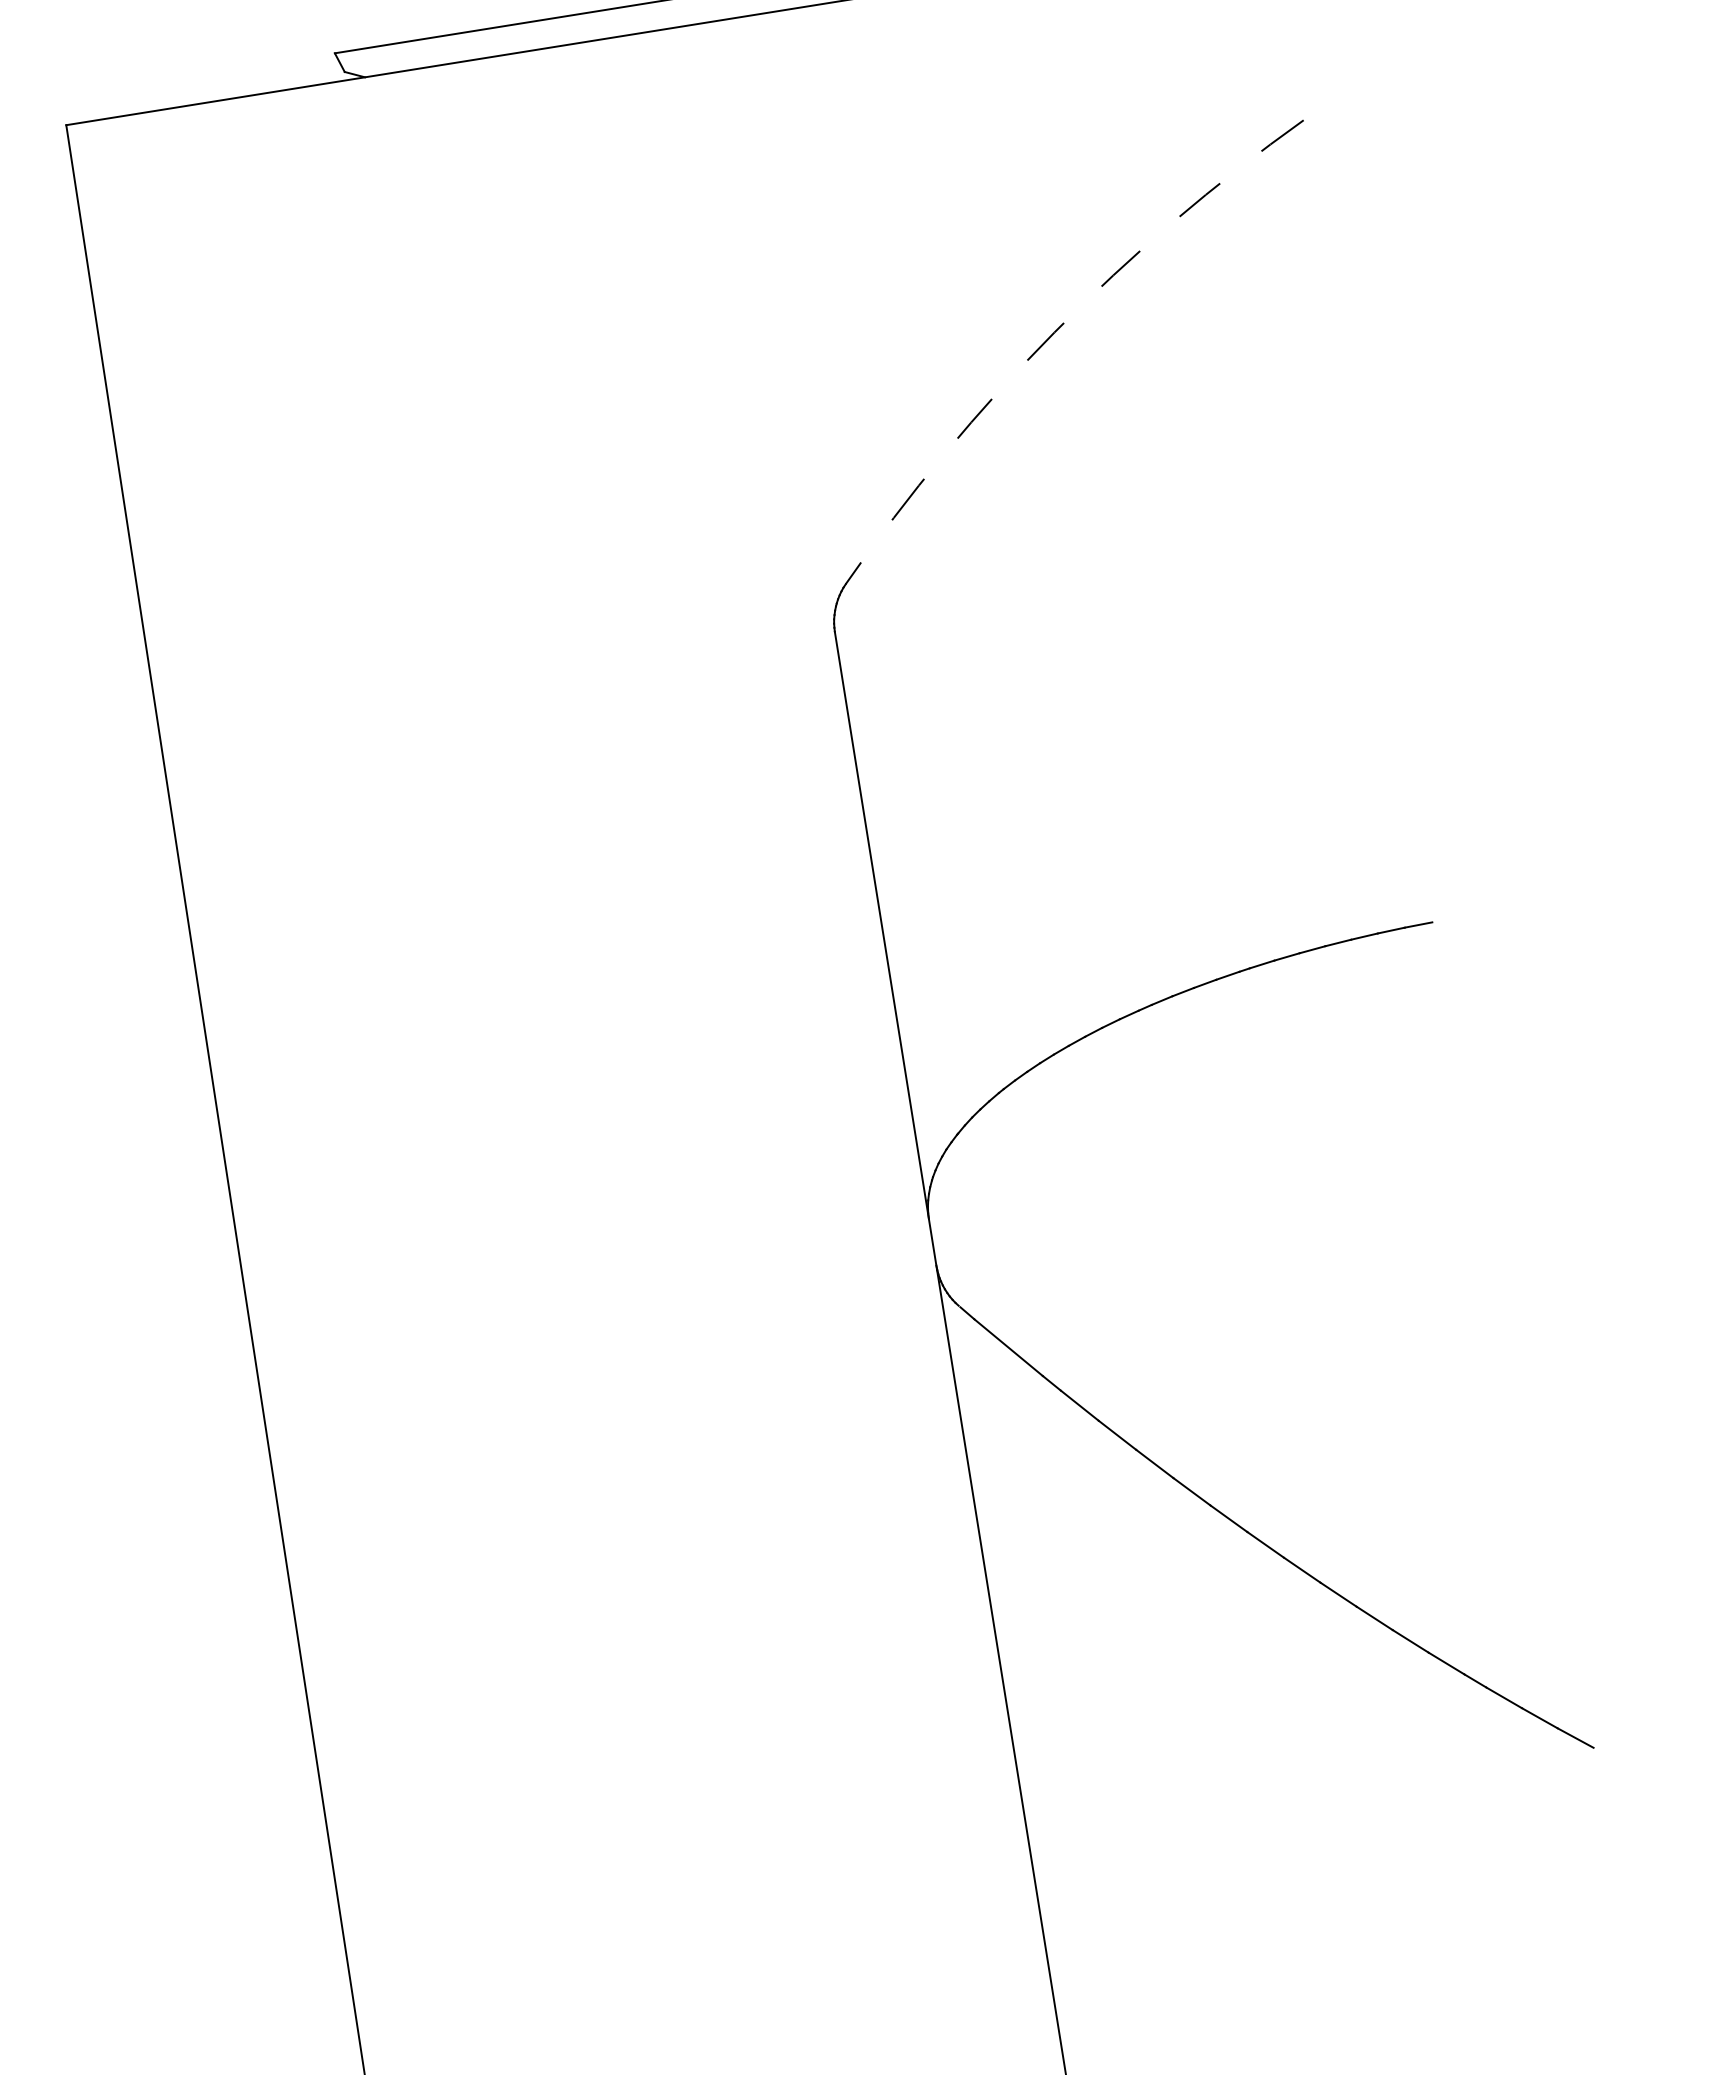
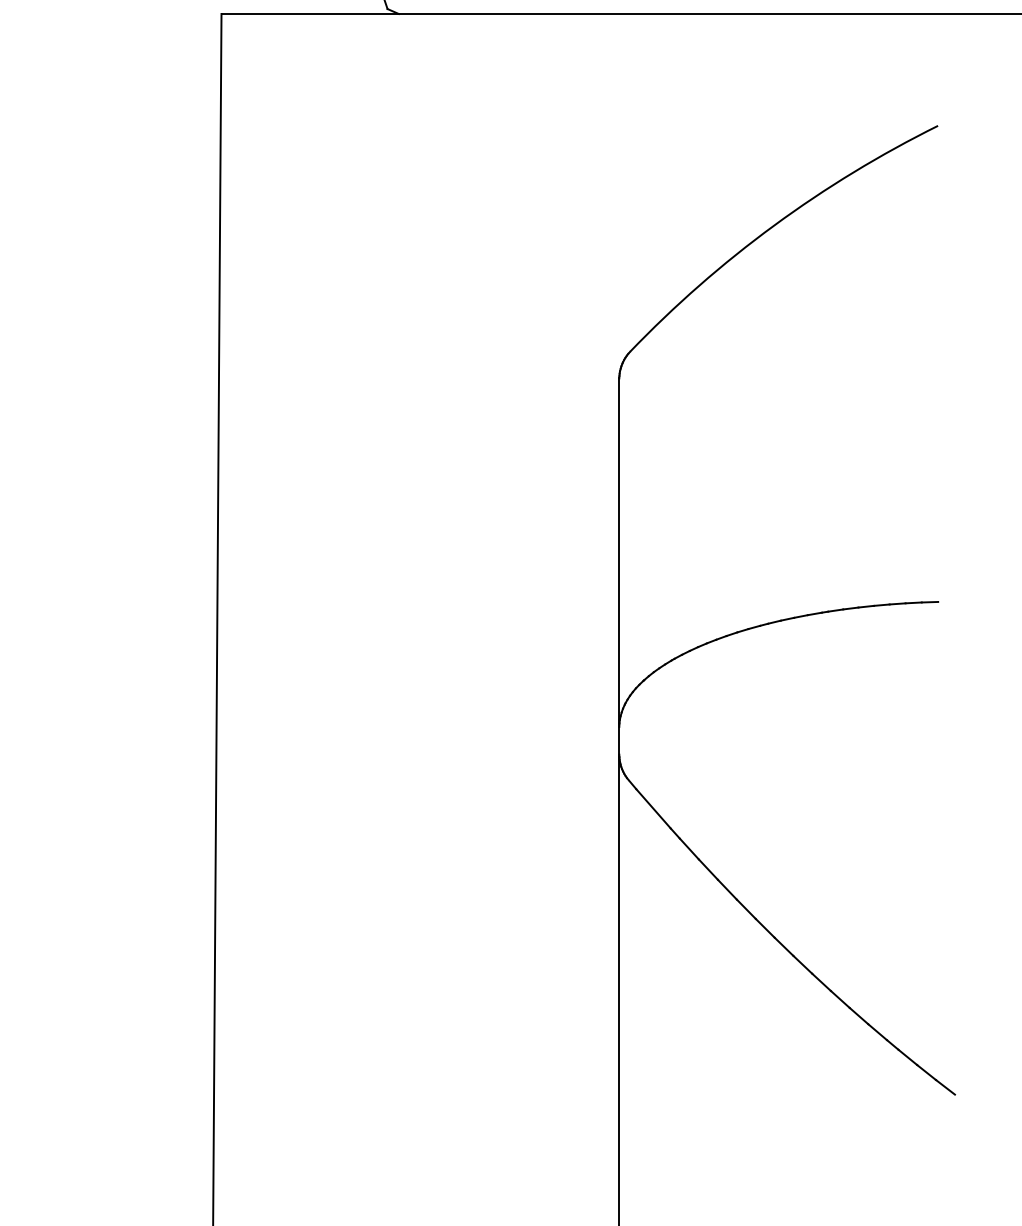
arc: (1055, 332) -> (774, 225), dashed -> solid

